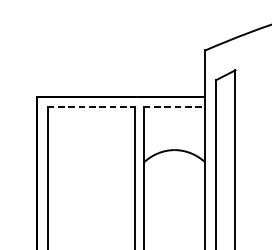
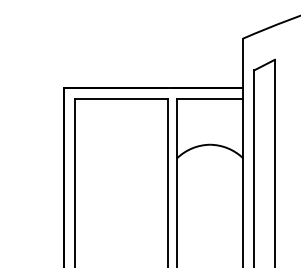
line: (91, 107) -> (121, 99), dashed -> solid
line: (174, 107) -> (209, 99), dashed -> solid

